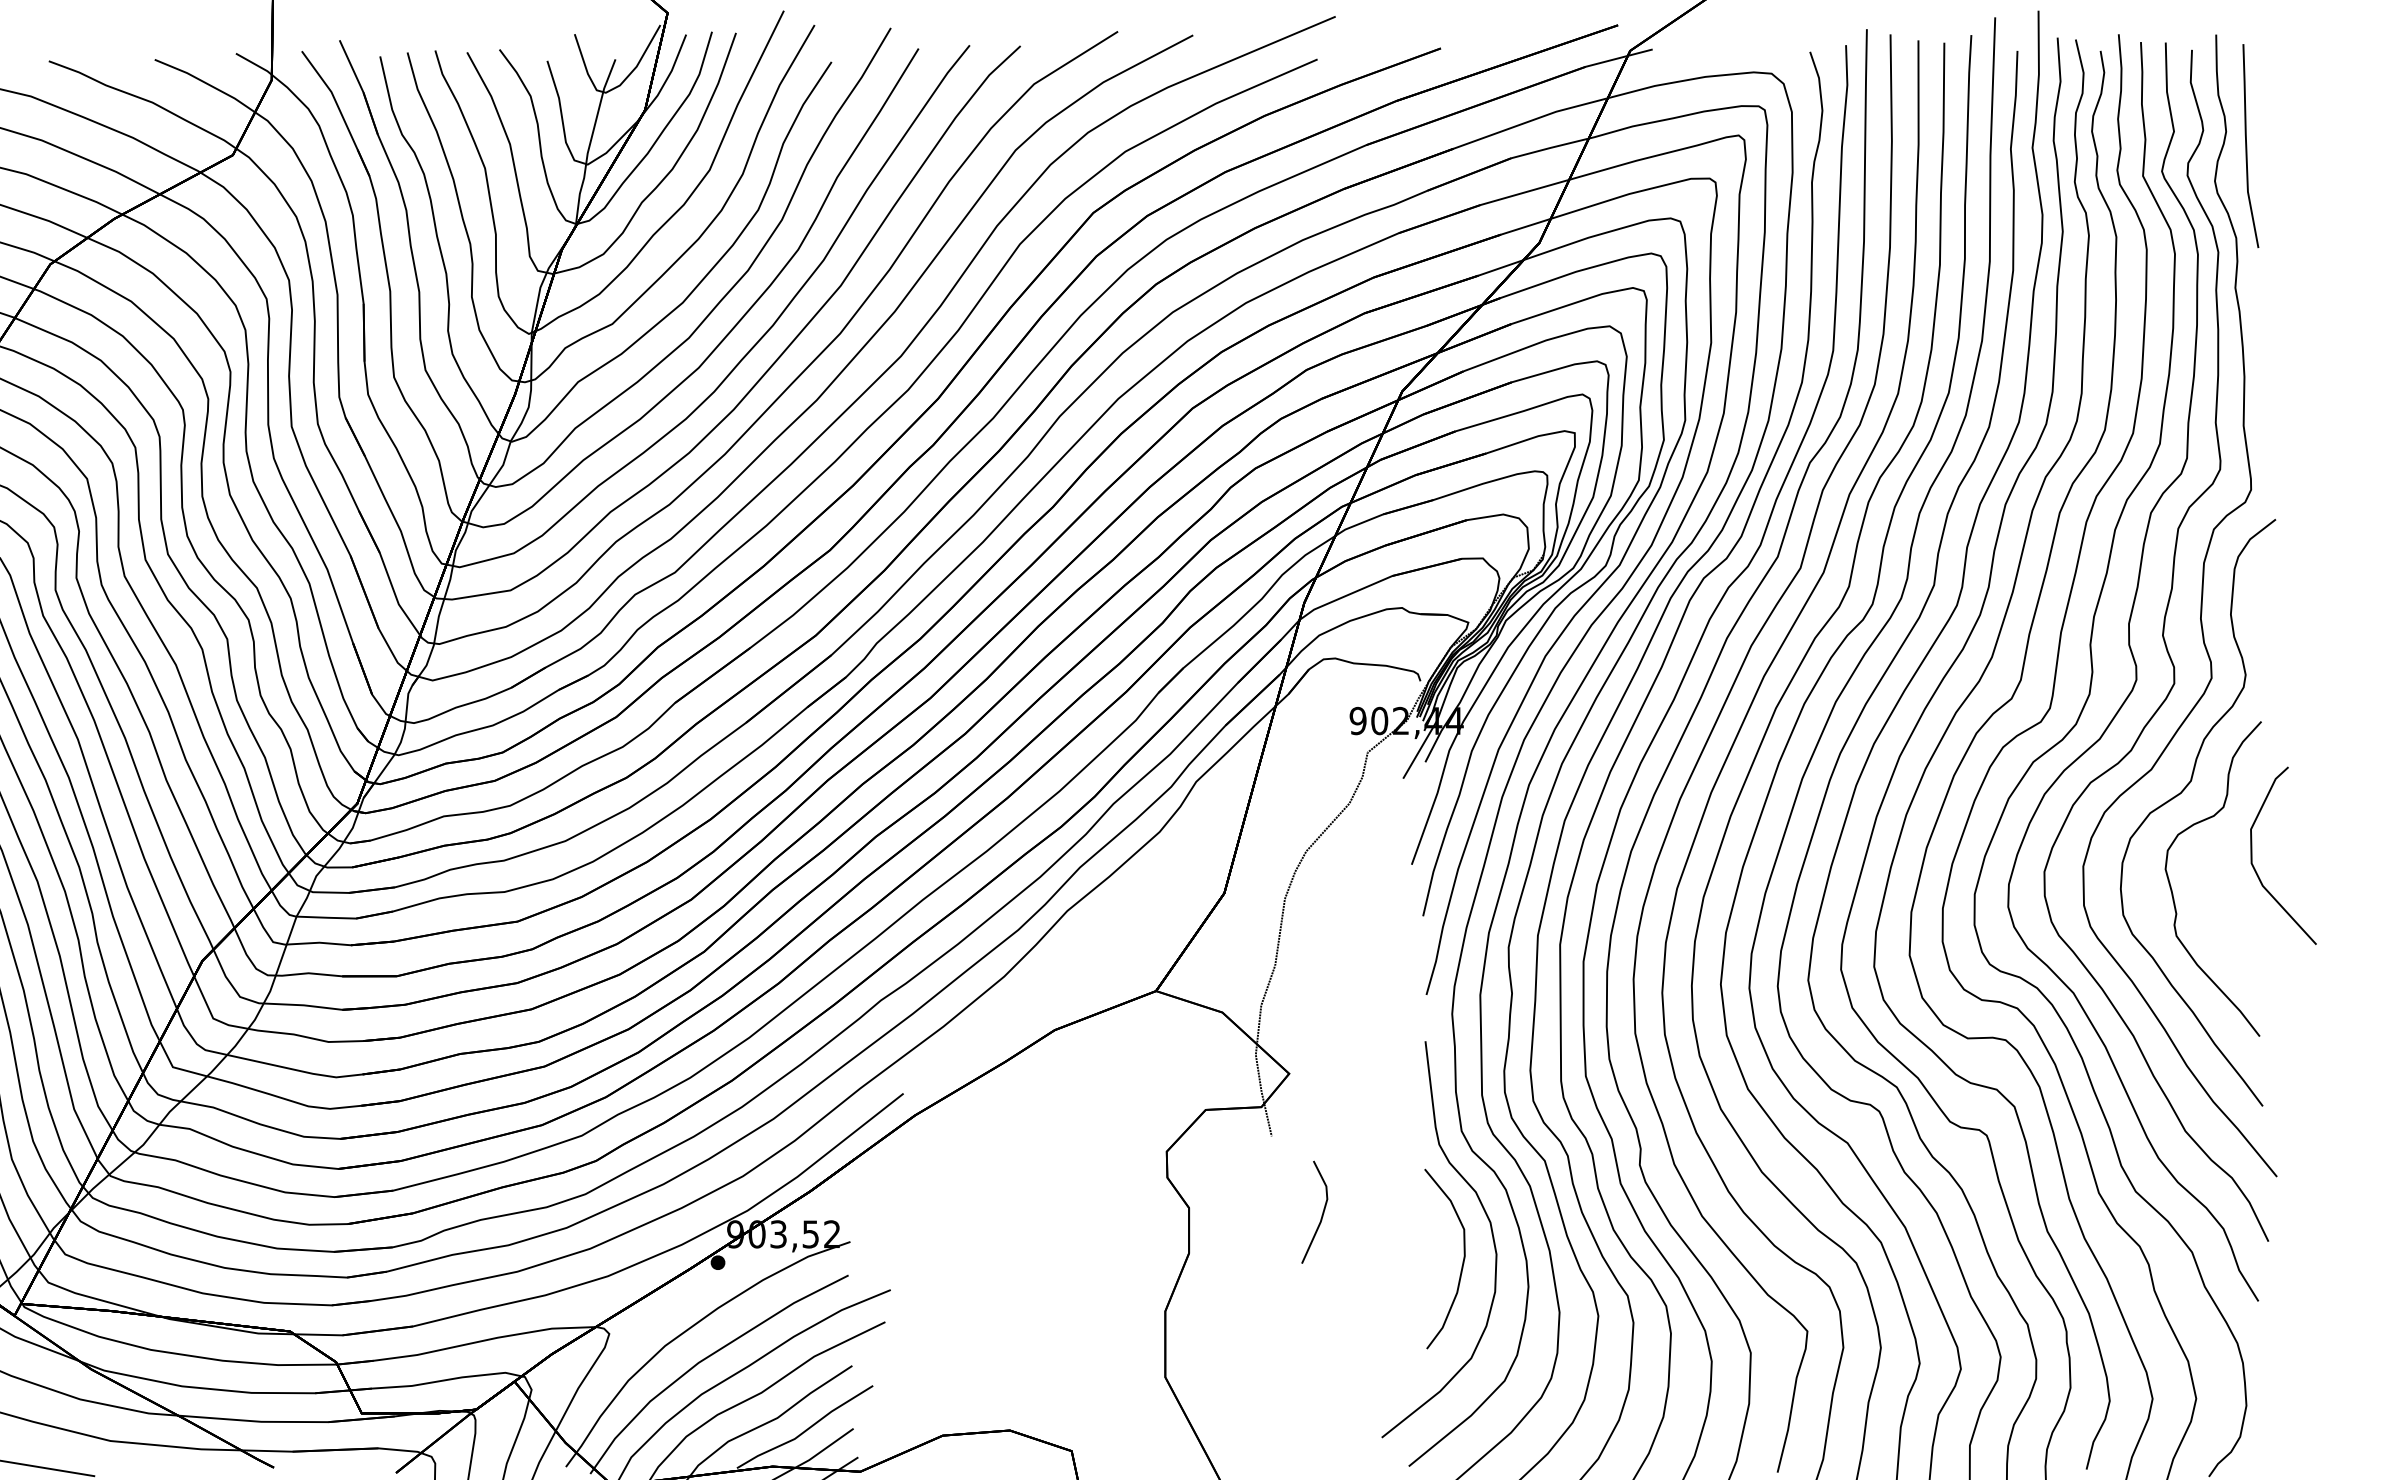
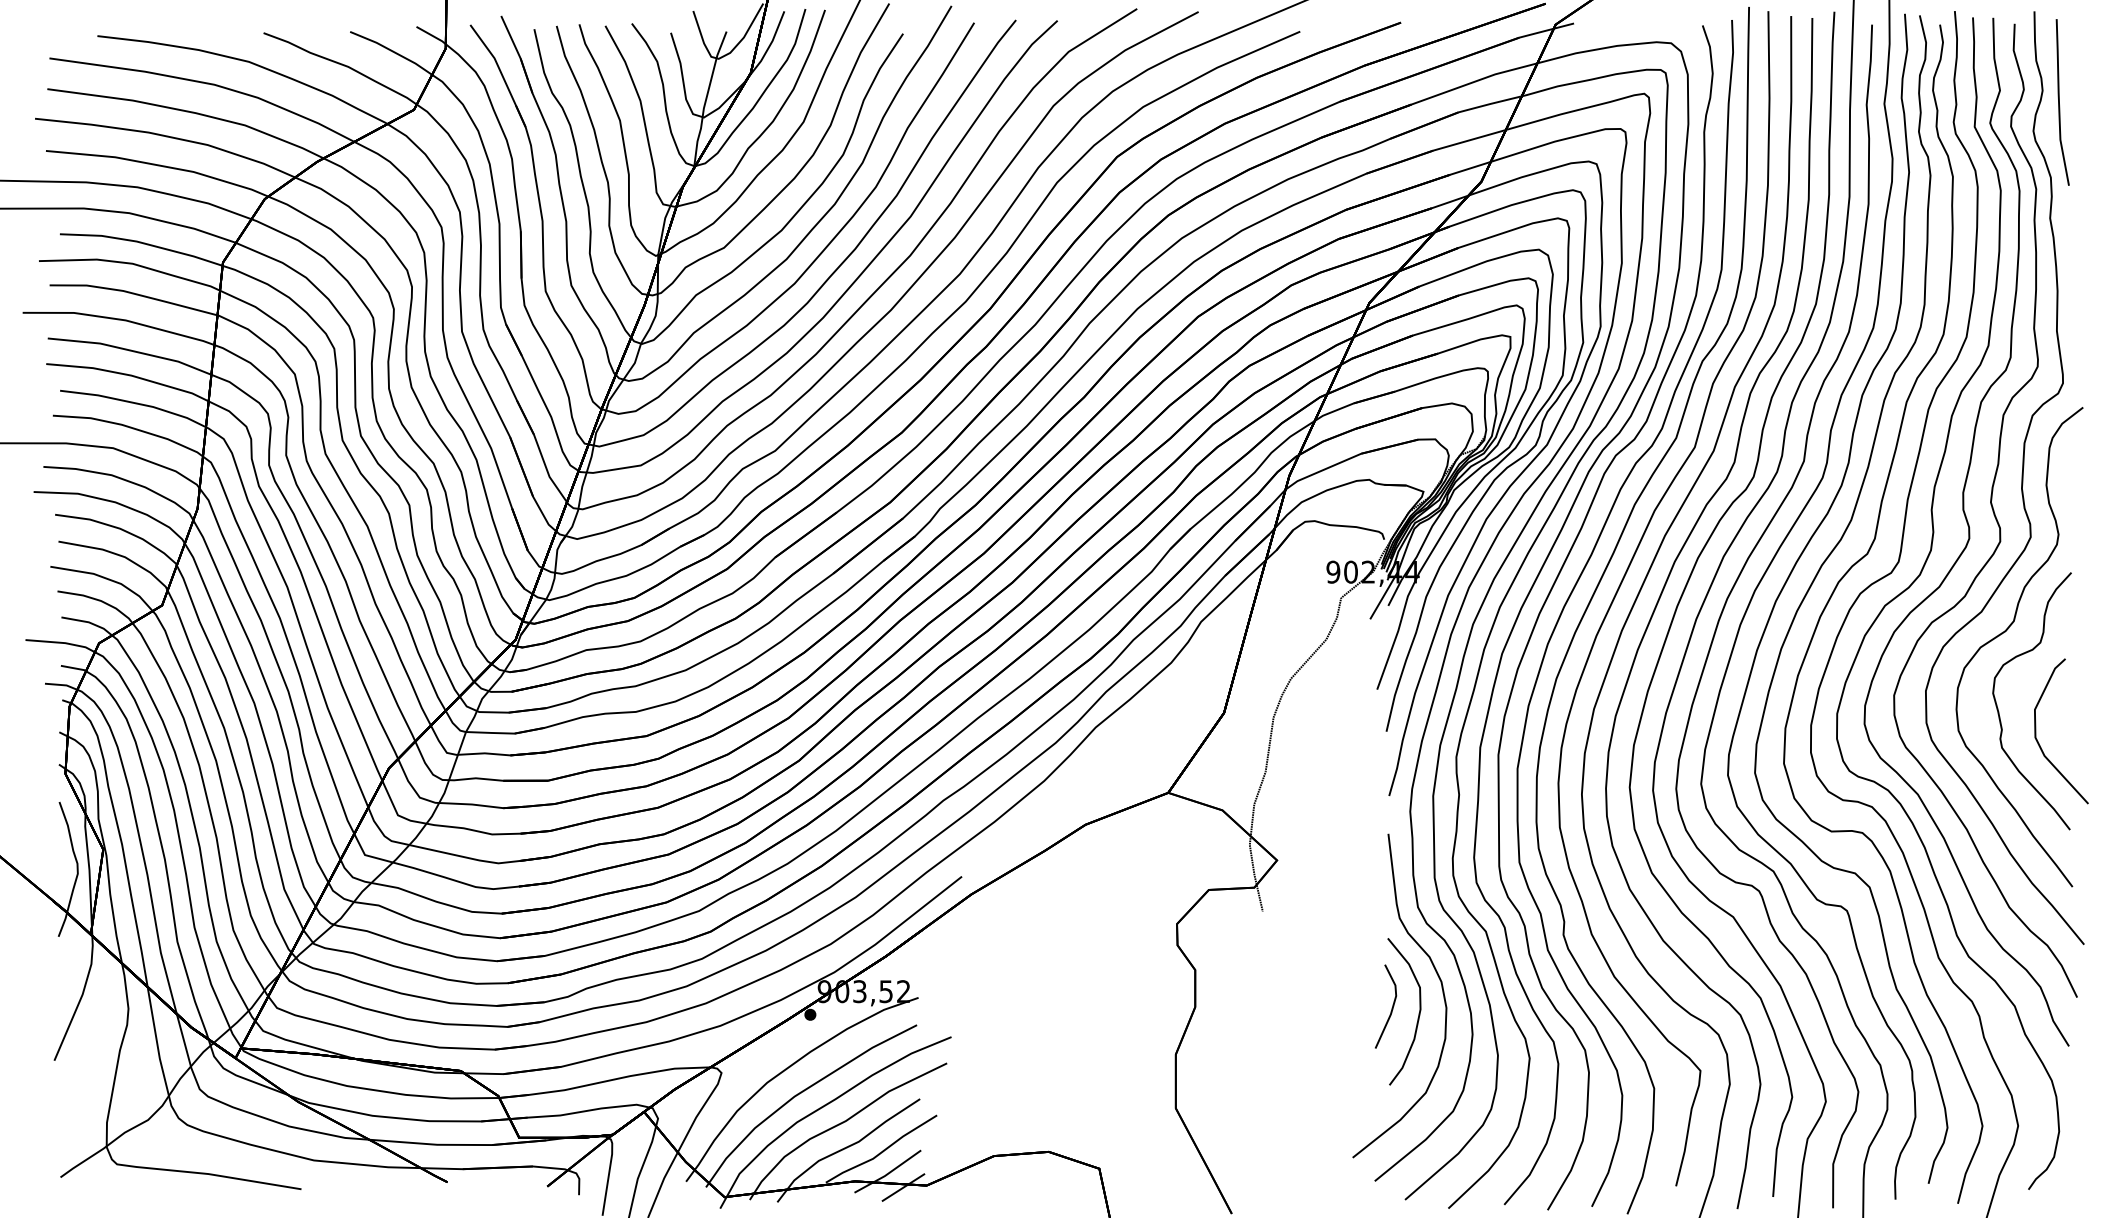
part: (2252, 856) -> (2036, 731), moved
line: (1321, 1214) -> (1391, 1008), moved

